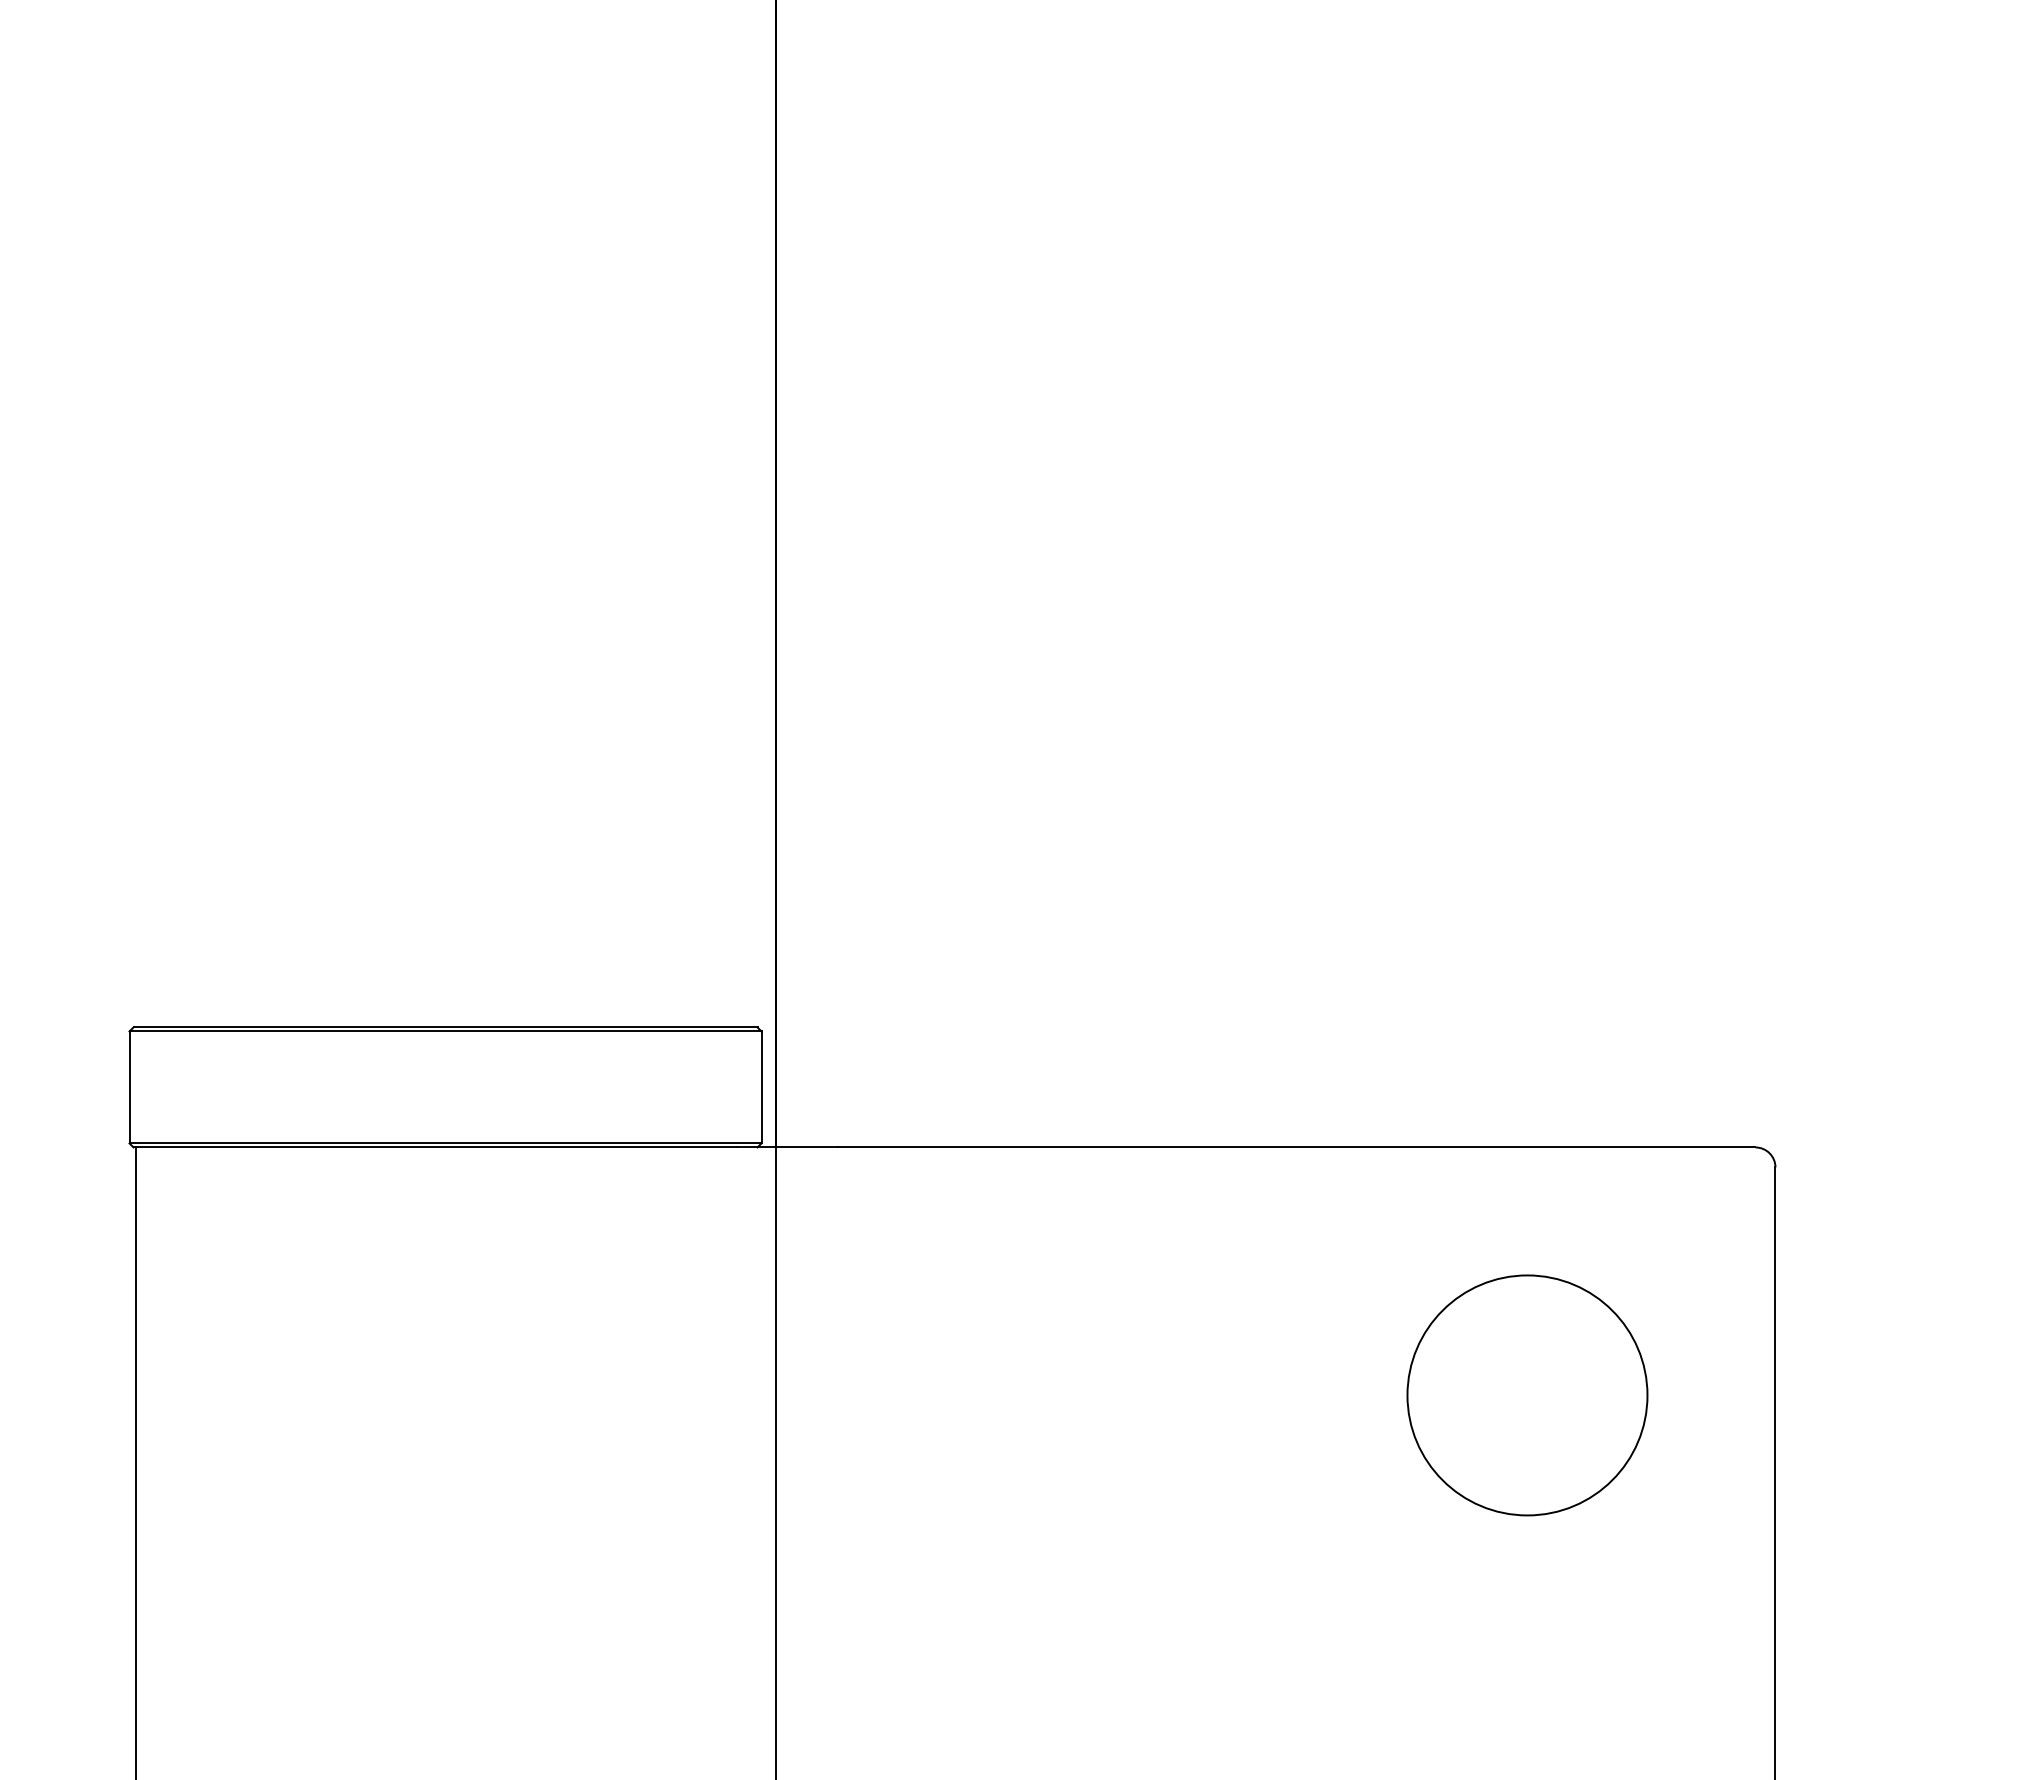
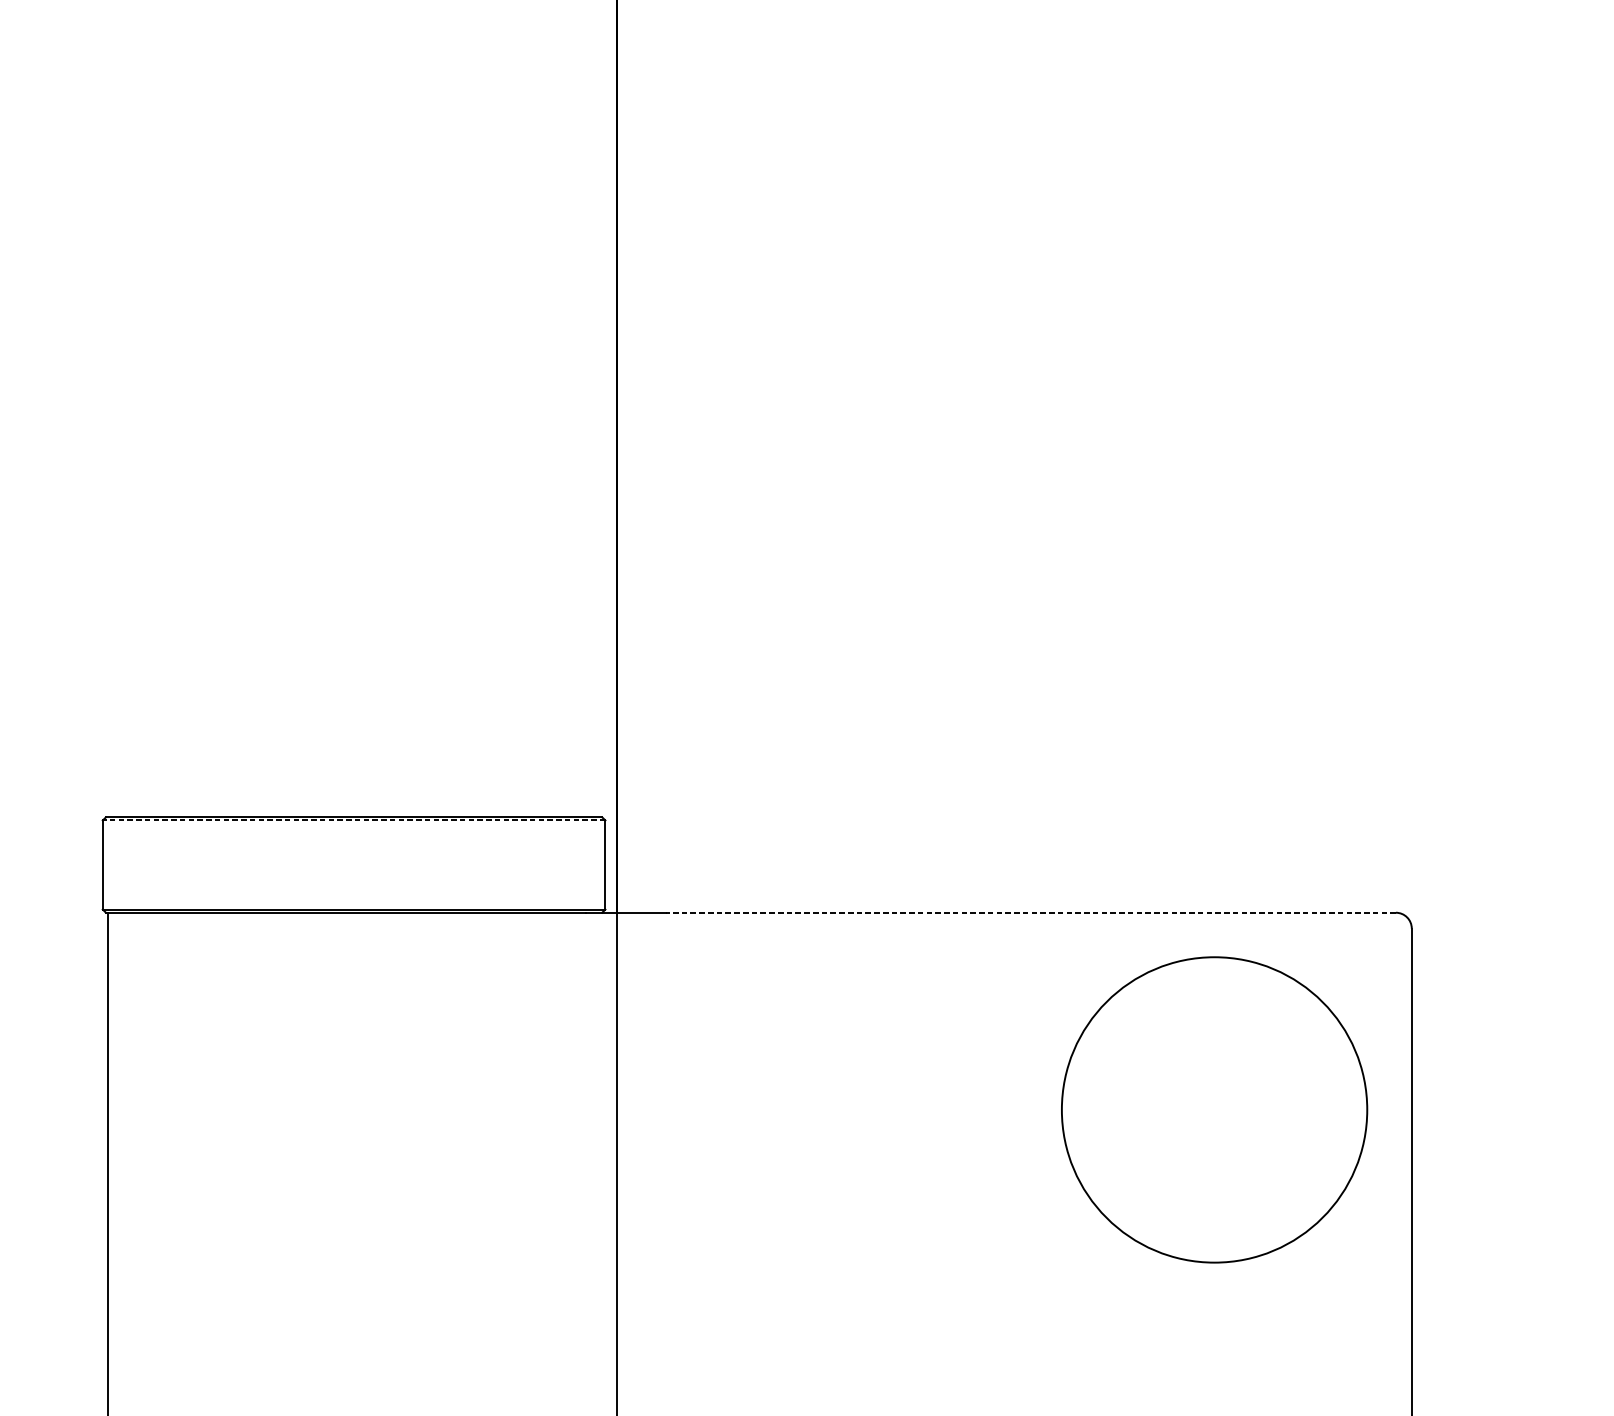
line: (445, 1031) -> (354, 820), solid -> dashed
line: (1296, 1147) -> (1030, 912), solid -> dashed
circle: (1527, 1395) -> (1214, 1110), size x1.6

